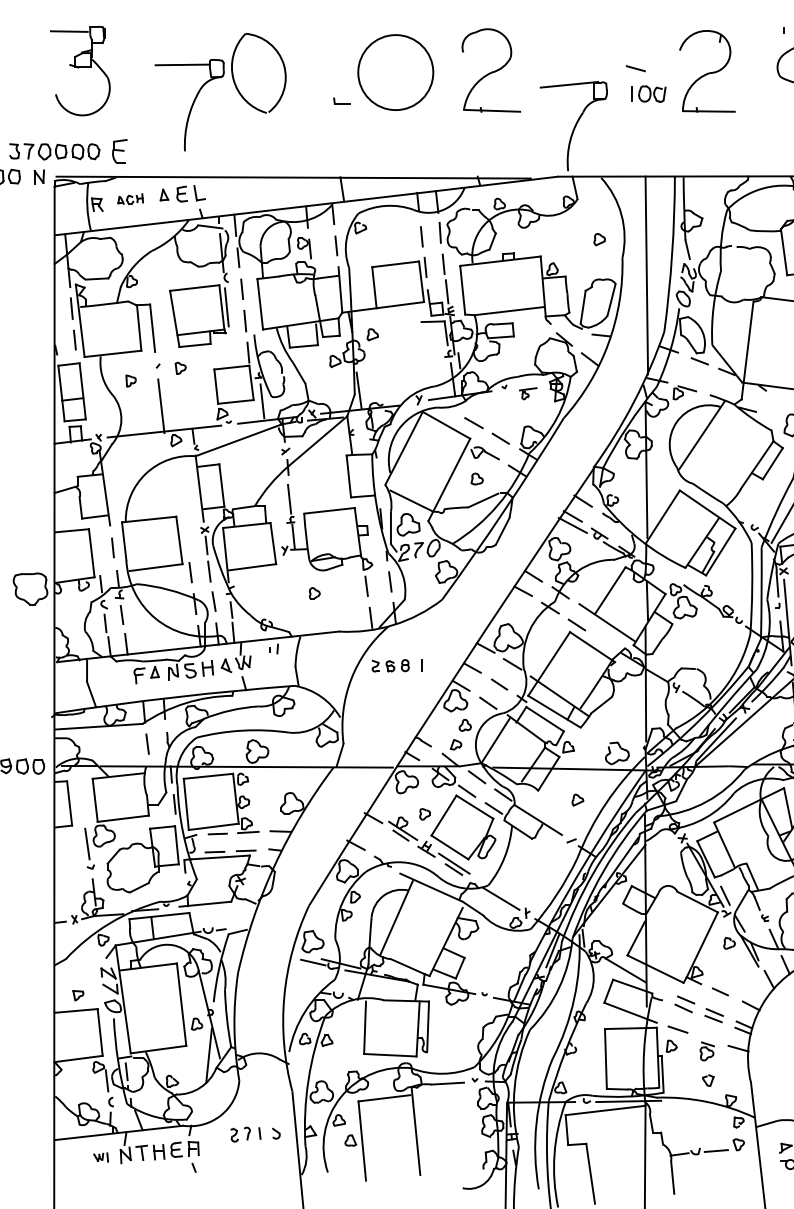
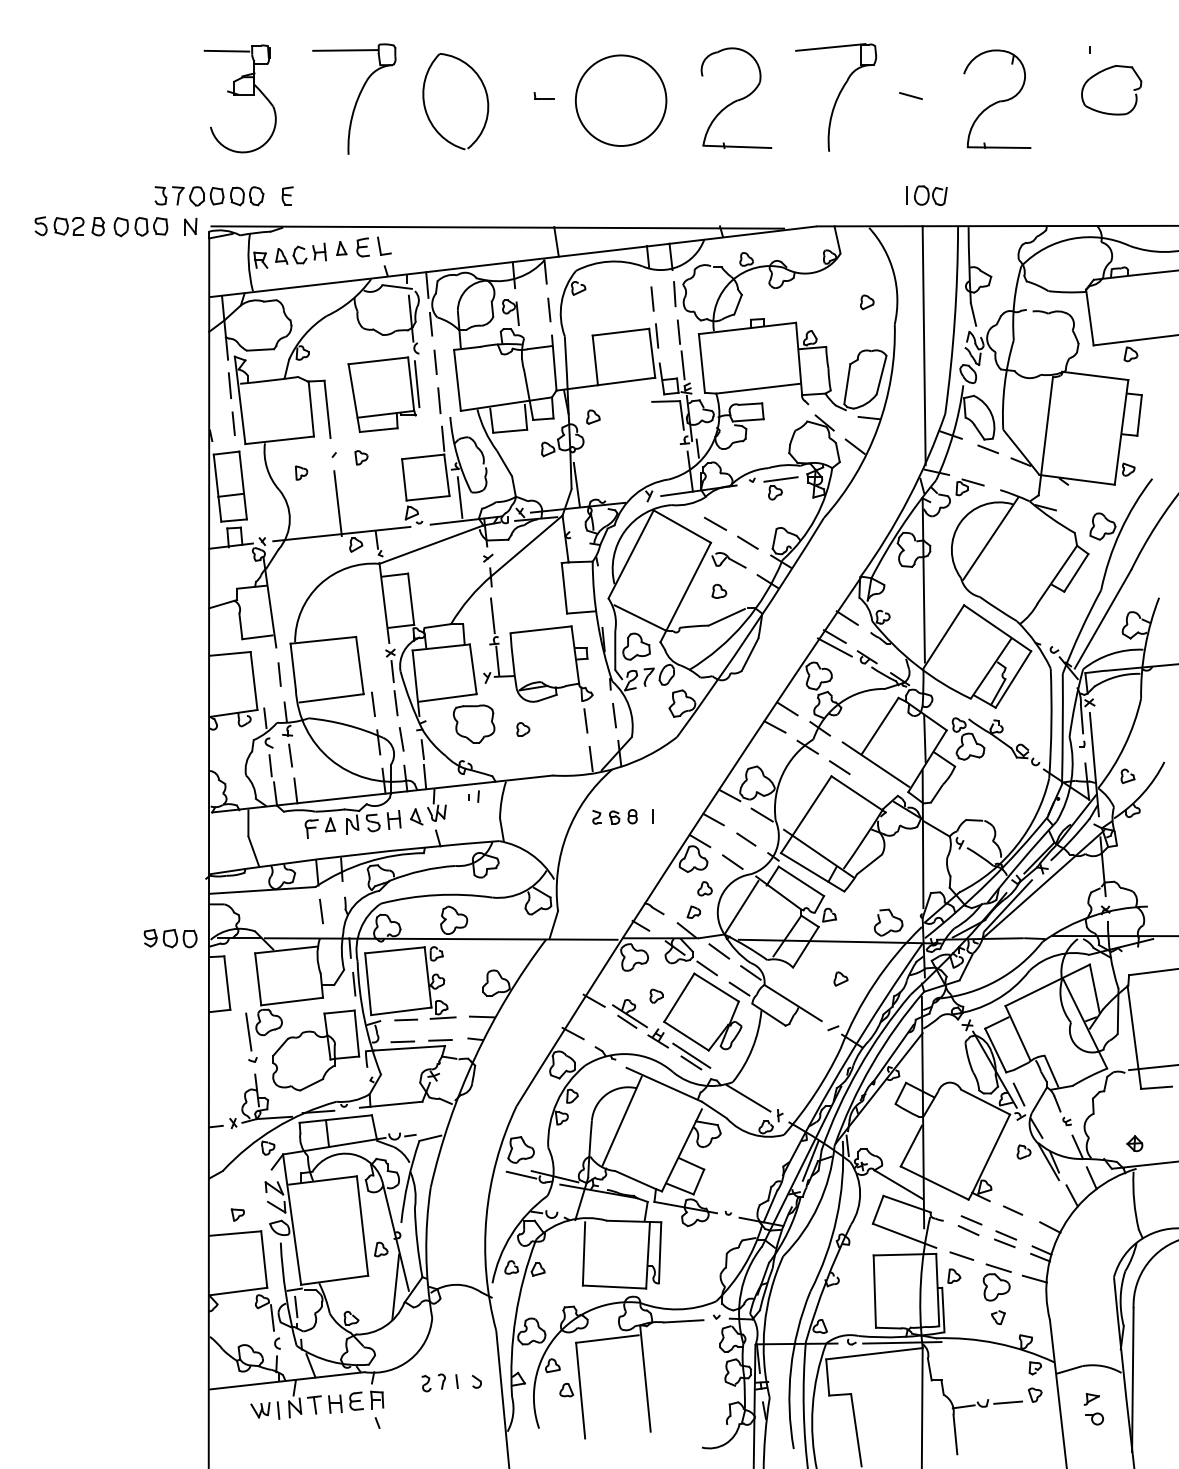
part: (648, 93) -> (926, 195), moved
part: (341, 100) -> (543, 95), moved
part: (189, 104) -> (354, 98), moved
part: (574, 126) -> (836, 97), moved
part: (119, 151) -> (287, 195), size x0.62
part: (130, 199) -> (300, 253), size x1.67
part: (527, 393) -> (780, 488), size x1.67
part: (30, 588) -> (473, 723), moved
part: (706, 1051) -> (996, 1282), size x1.67
part: (101, 1157) -> (265, 1410), size x1.67

